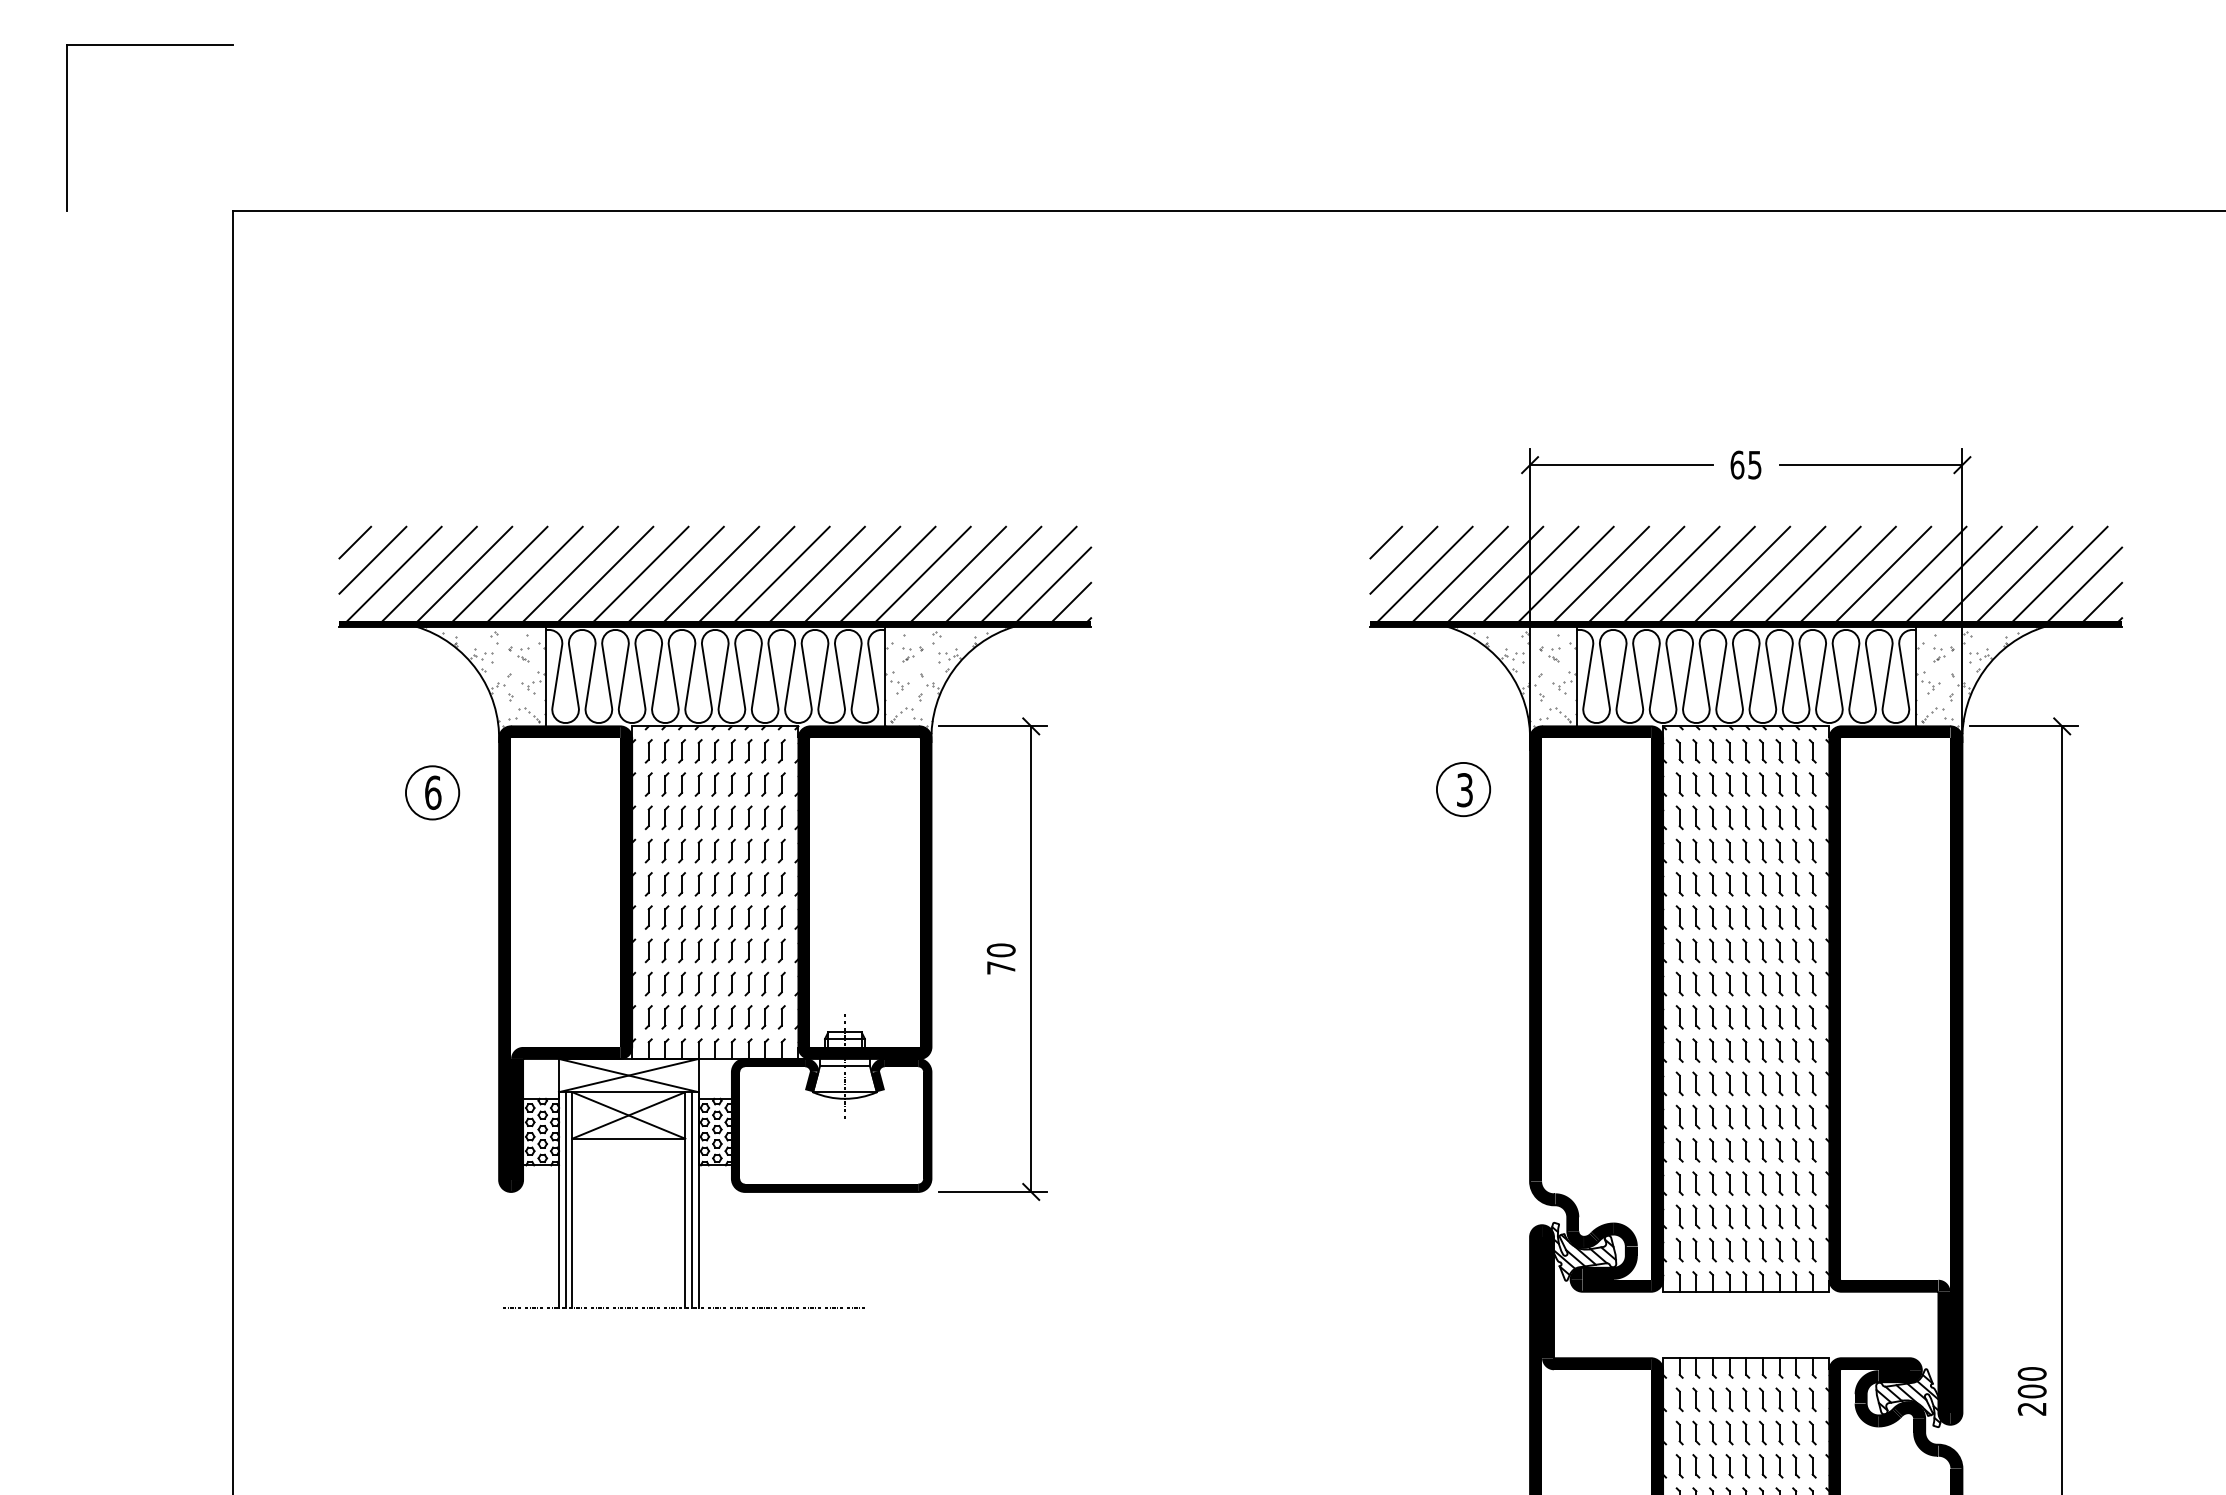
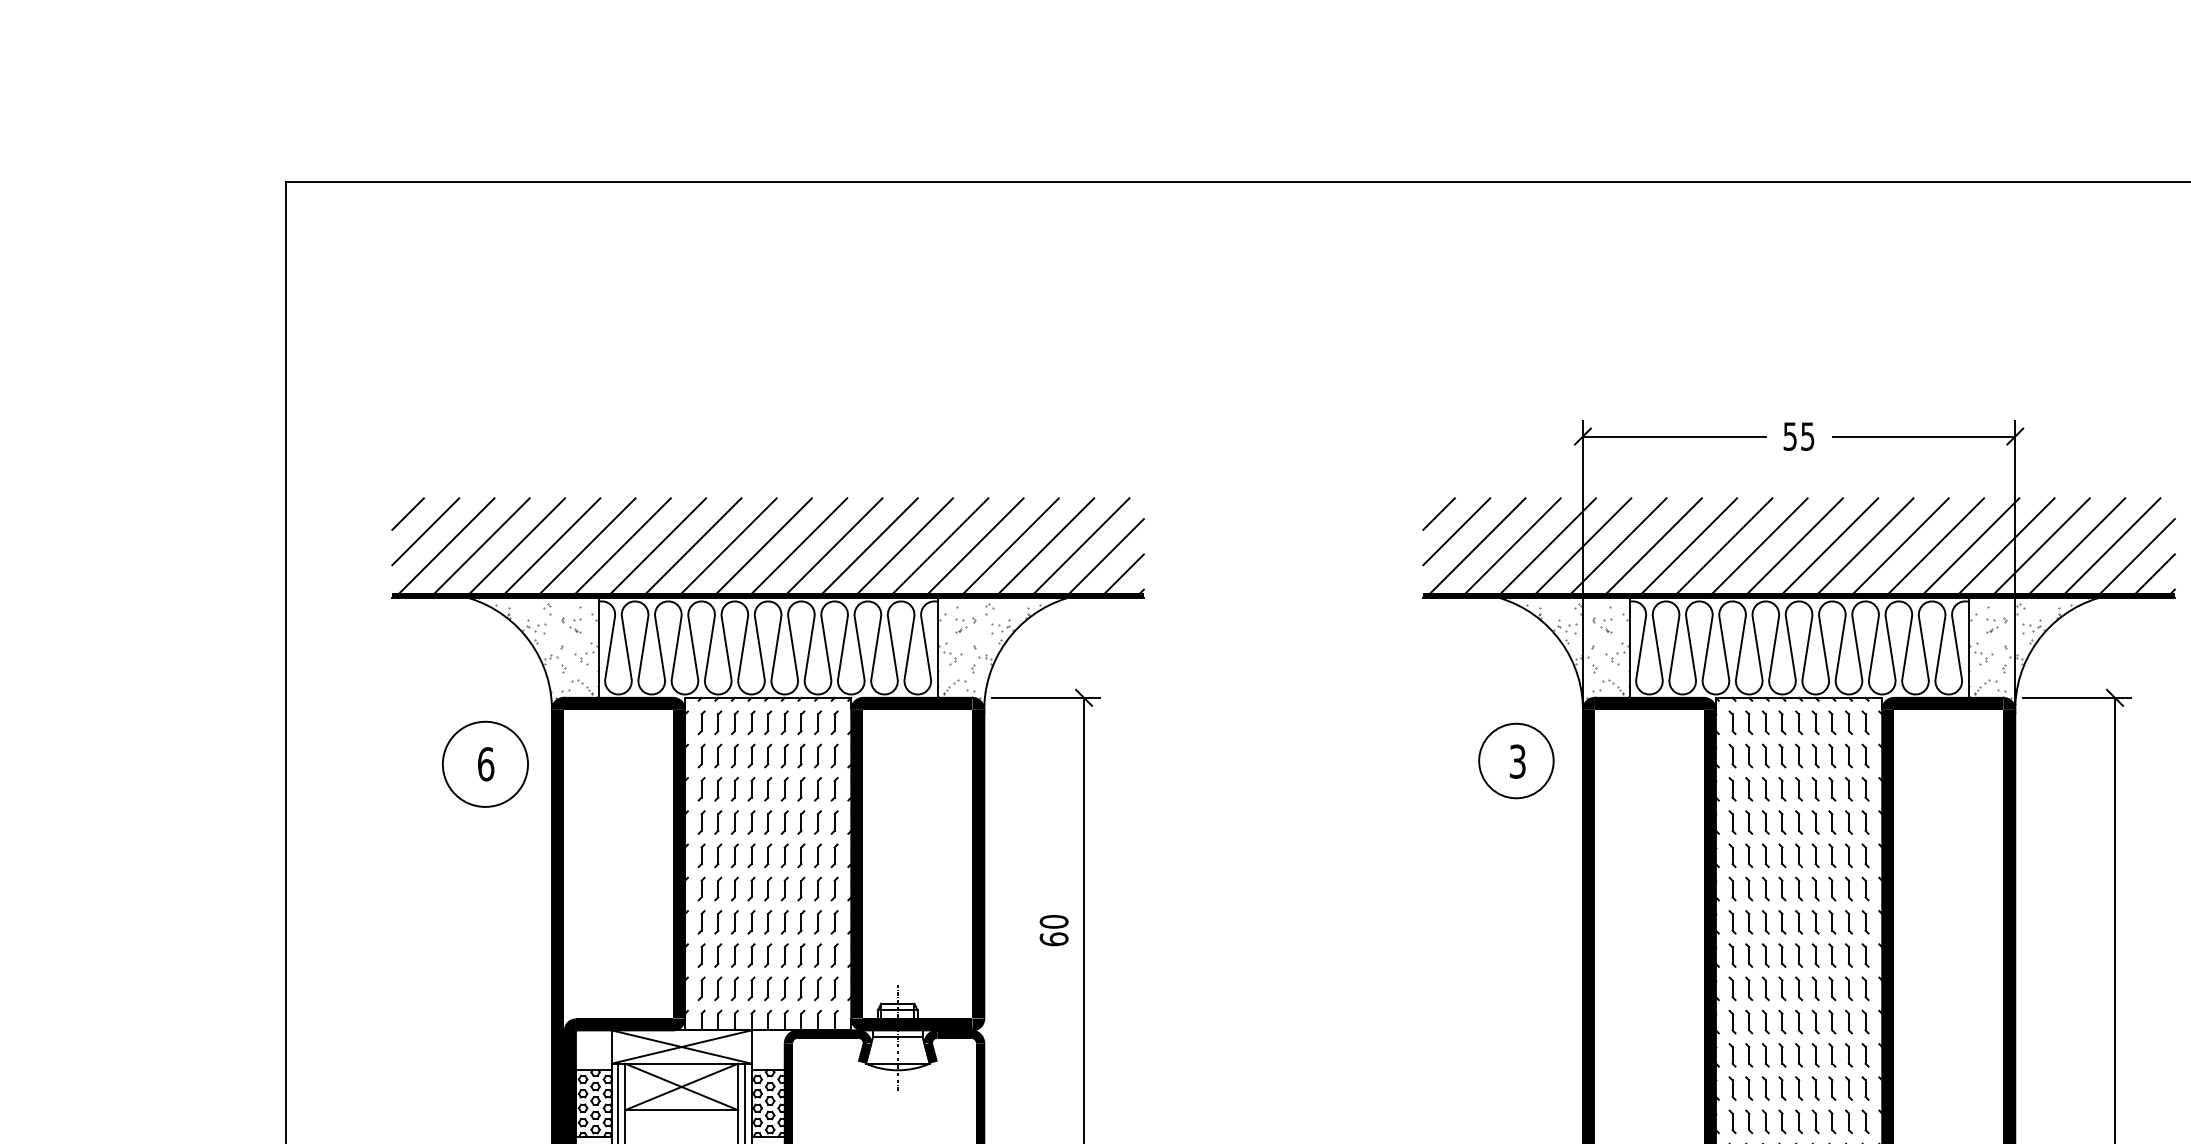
part: (149, 45) -> (202, 16), removed
text: (1737, 464) -> (1790, 435), 65 -> 55
circle: (1463, 789) -> (1516, 760), size x1.4
circle: (432, 792) -> (485, 763), size x1.6
text: (1000, 967) -> (1053, 938), 70 -> 60

